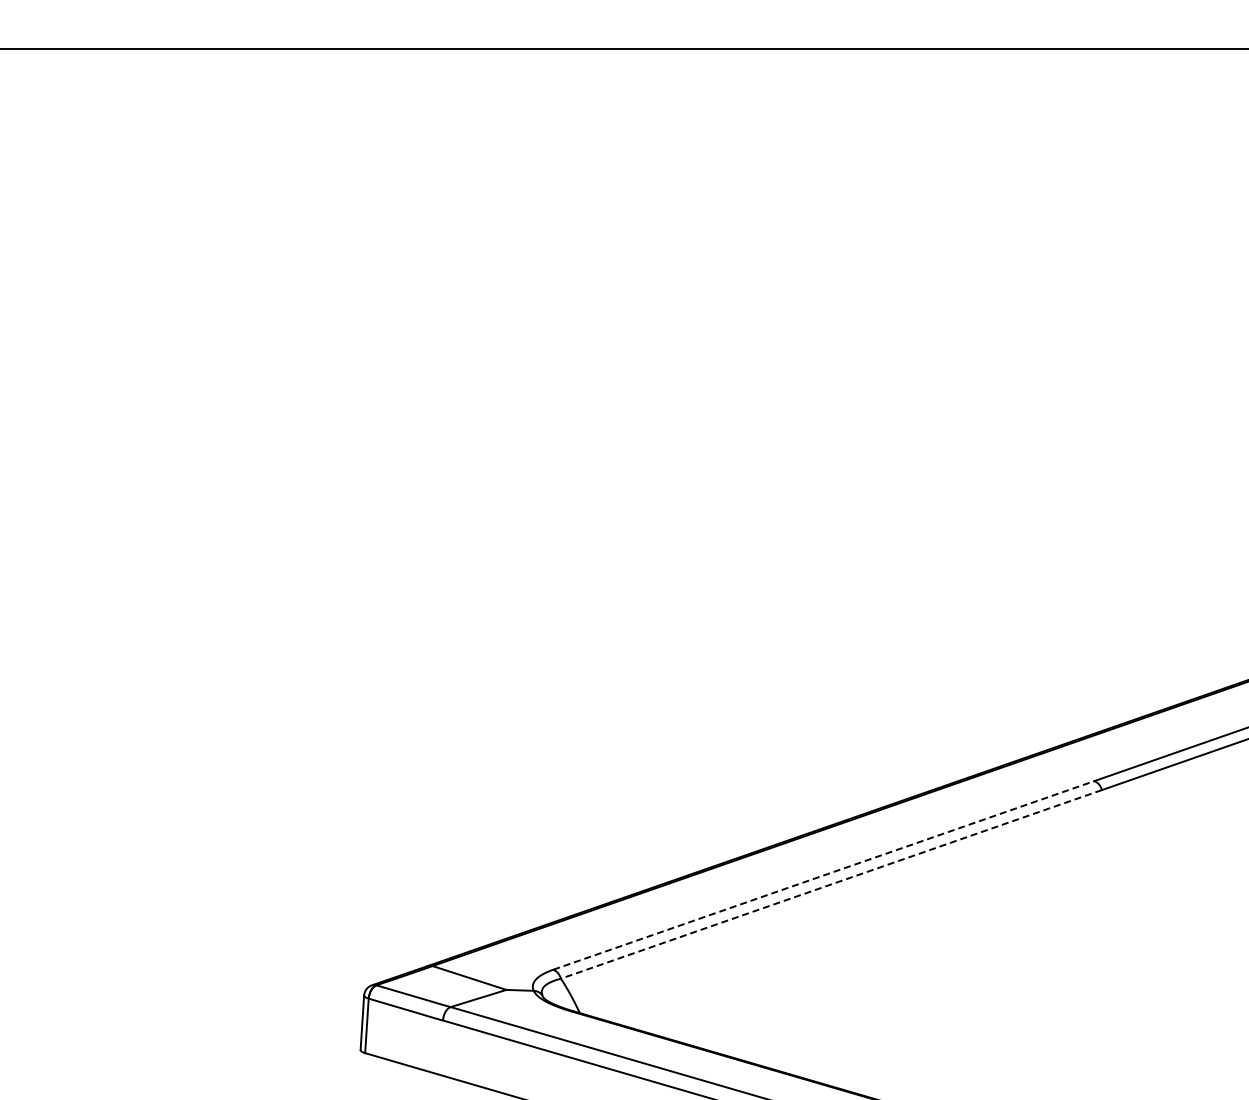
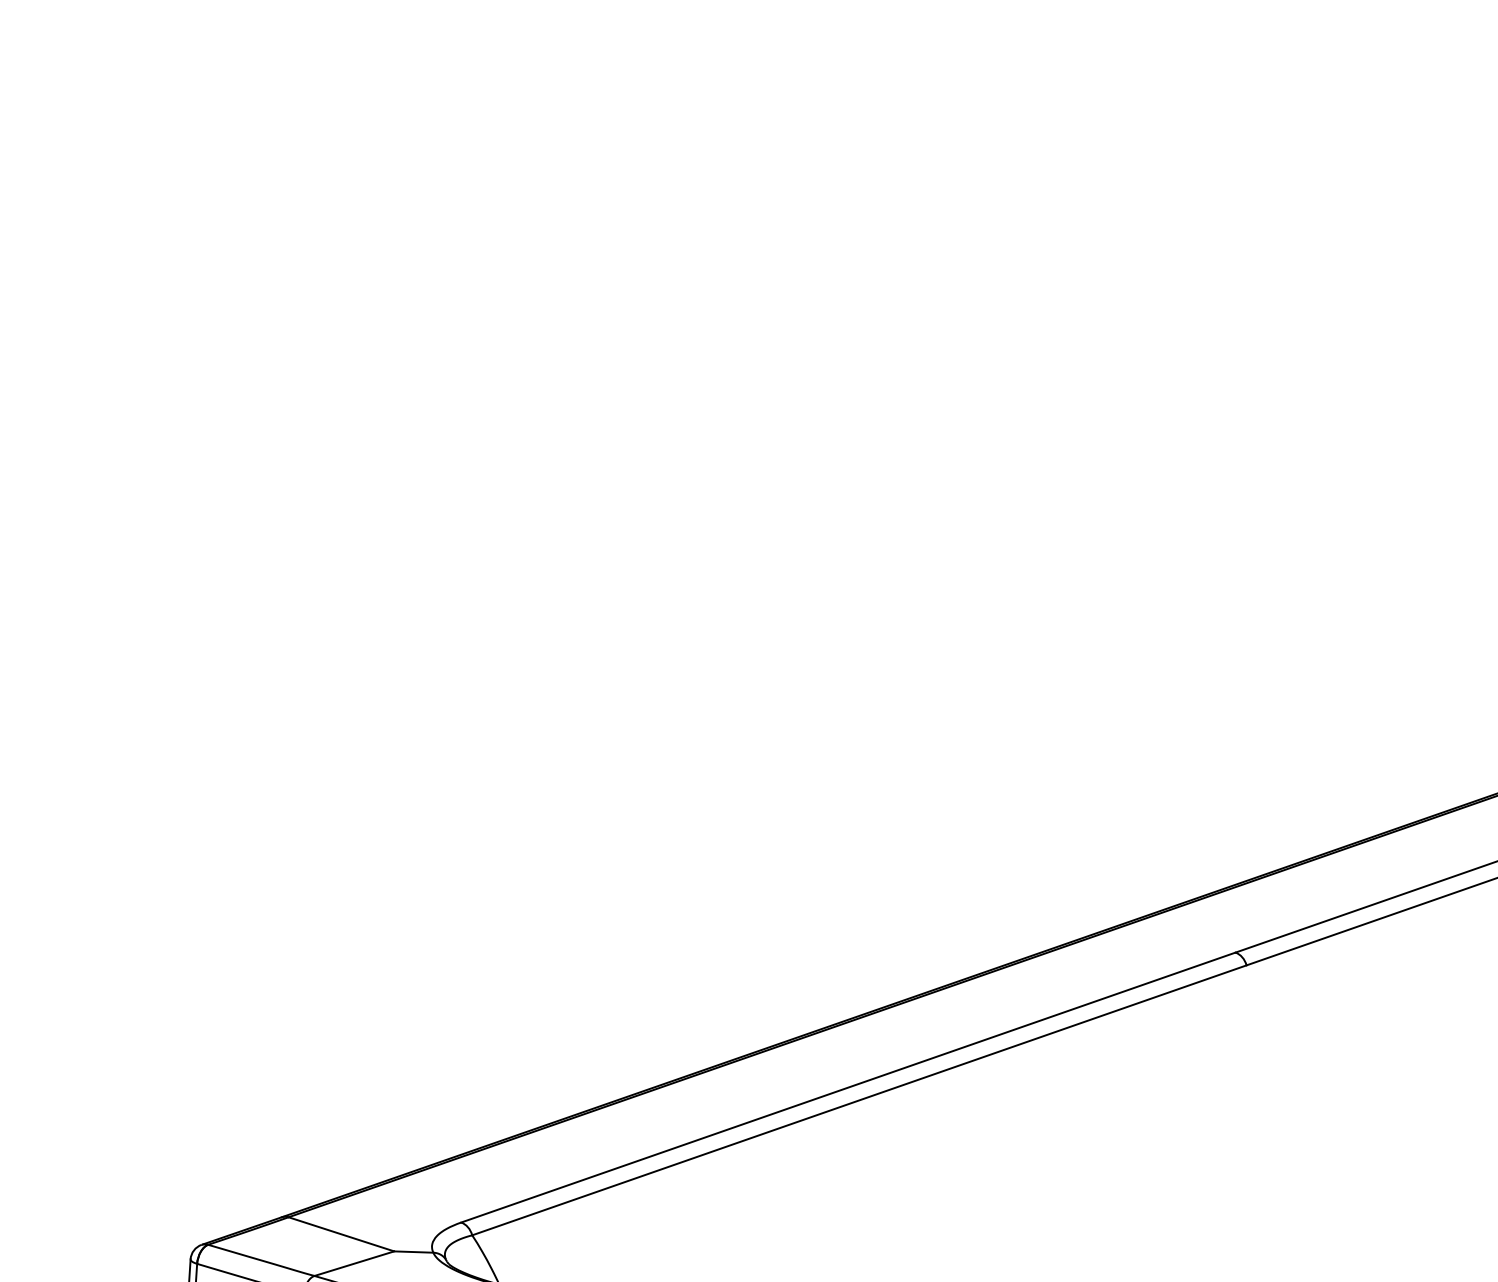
line: (823, 875) -> (848, 1087), dashed -> solid
line: (831, 884) -> (859, 1100), dashed -> solid

